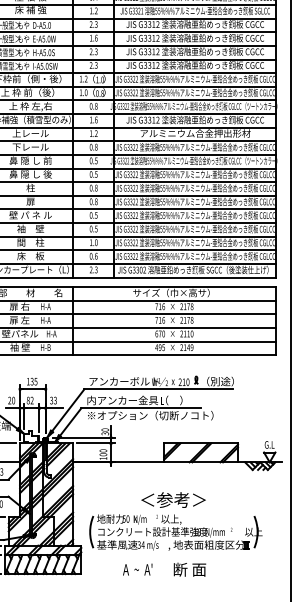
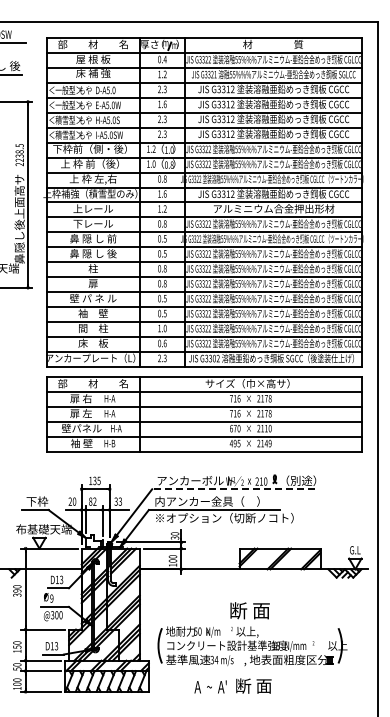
line: (158, 389) -> (233, 489), solid -> dashed
text: (173, 499) -> (249, 610), ＜参考＞ -> 断 面
text: (189, 569) -> (253, 685), moved

